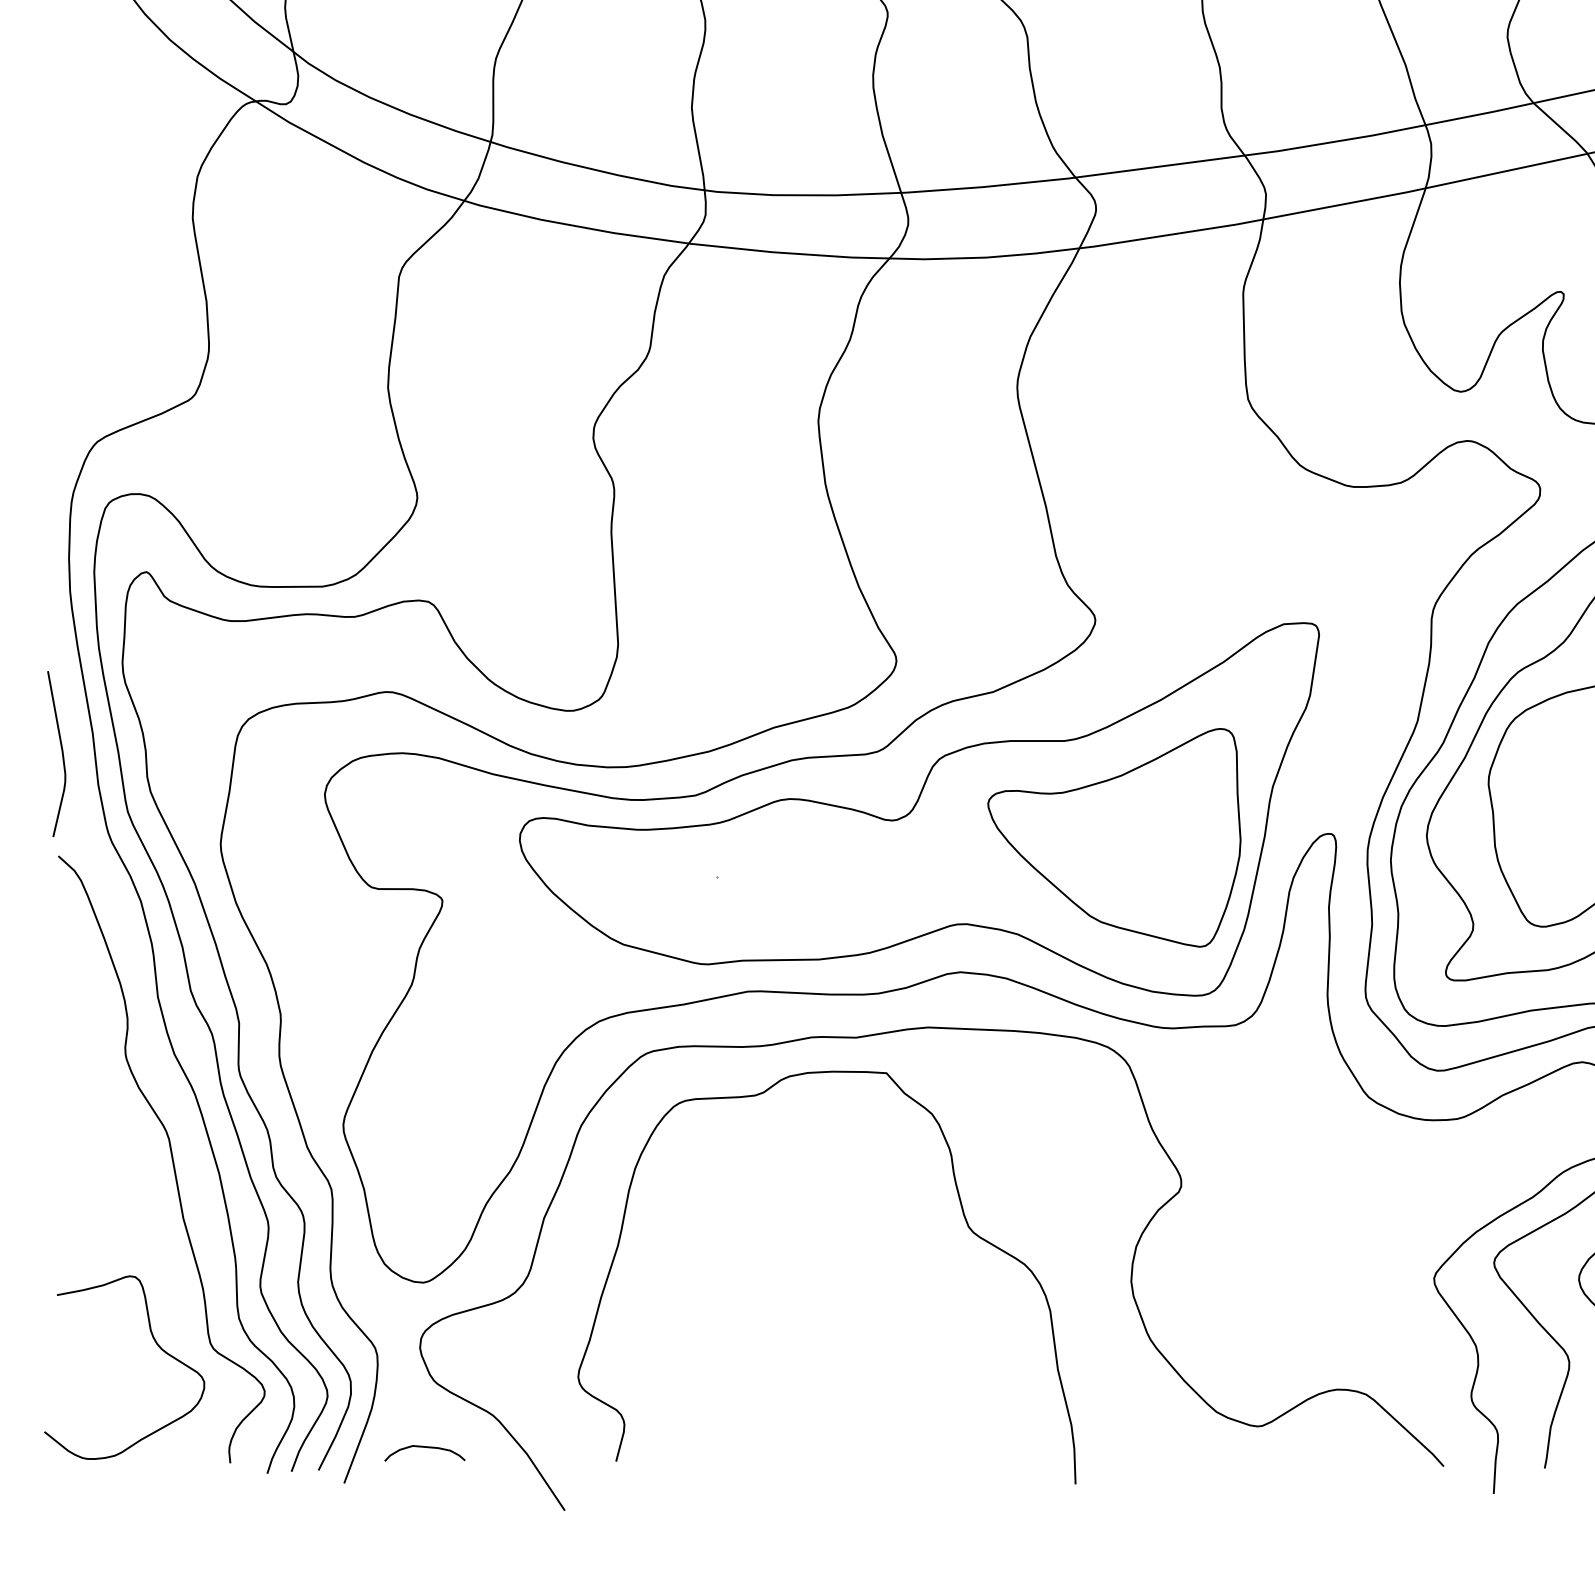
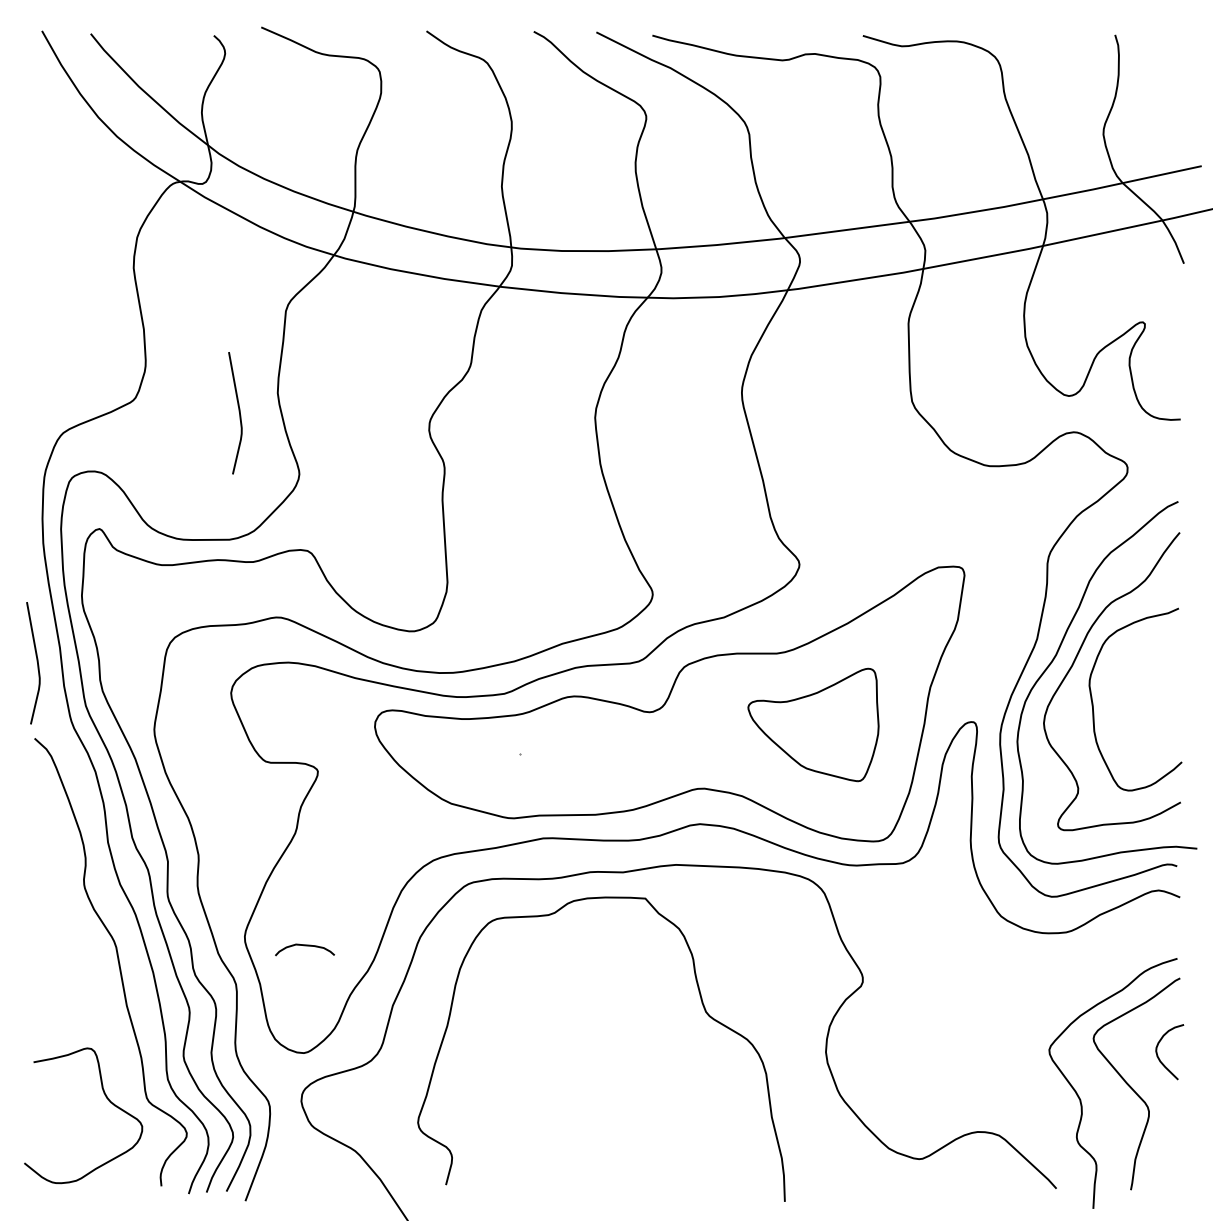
curve: (334, 412) -> (238, 411), added
part: (1114, 837) -> (813, 724), size x0.7
curve: (424, 1448) -> (304, 946), moved

